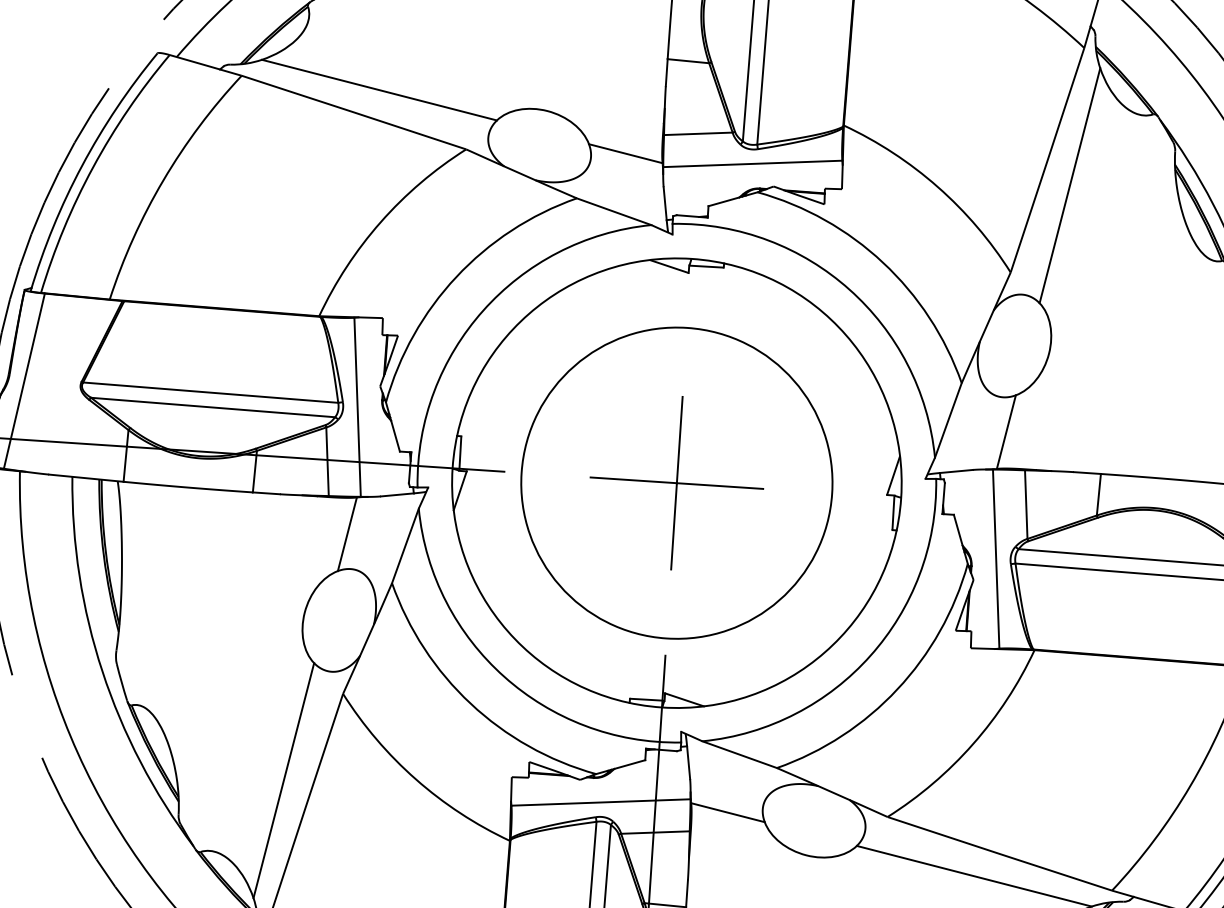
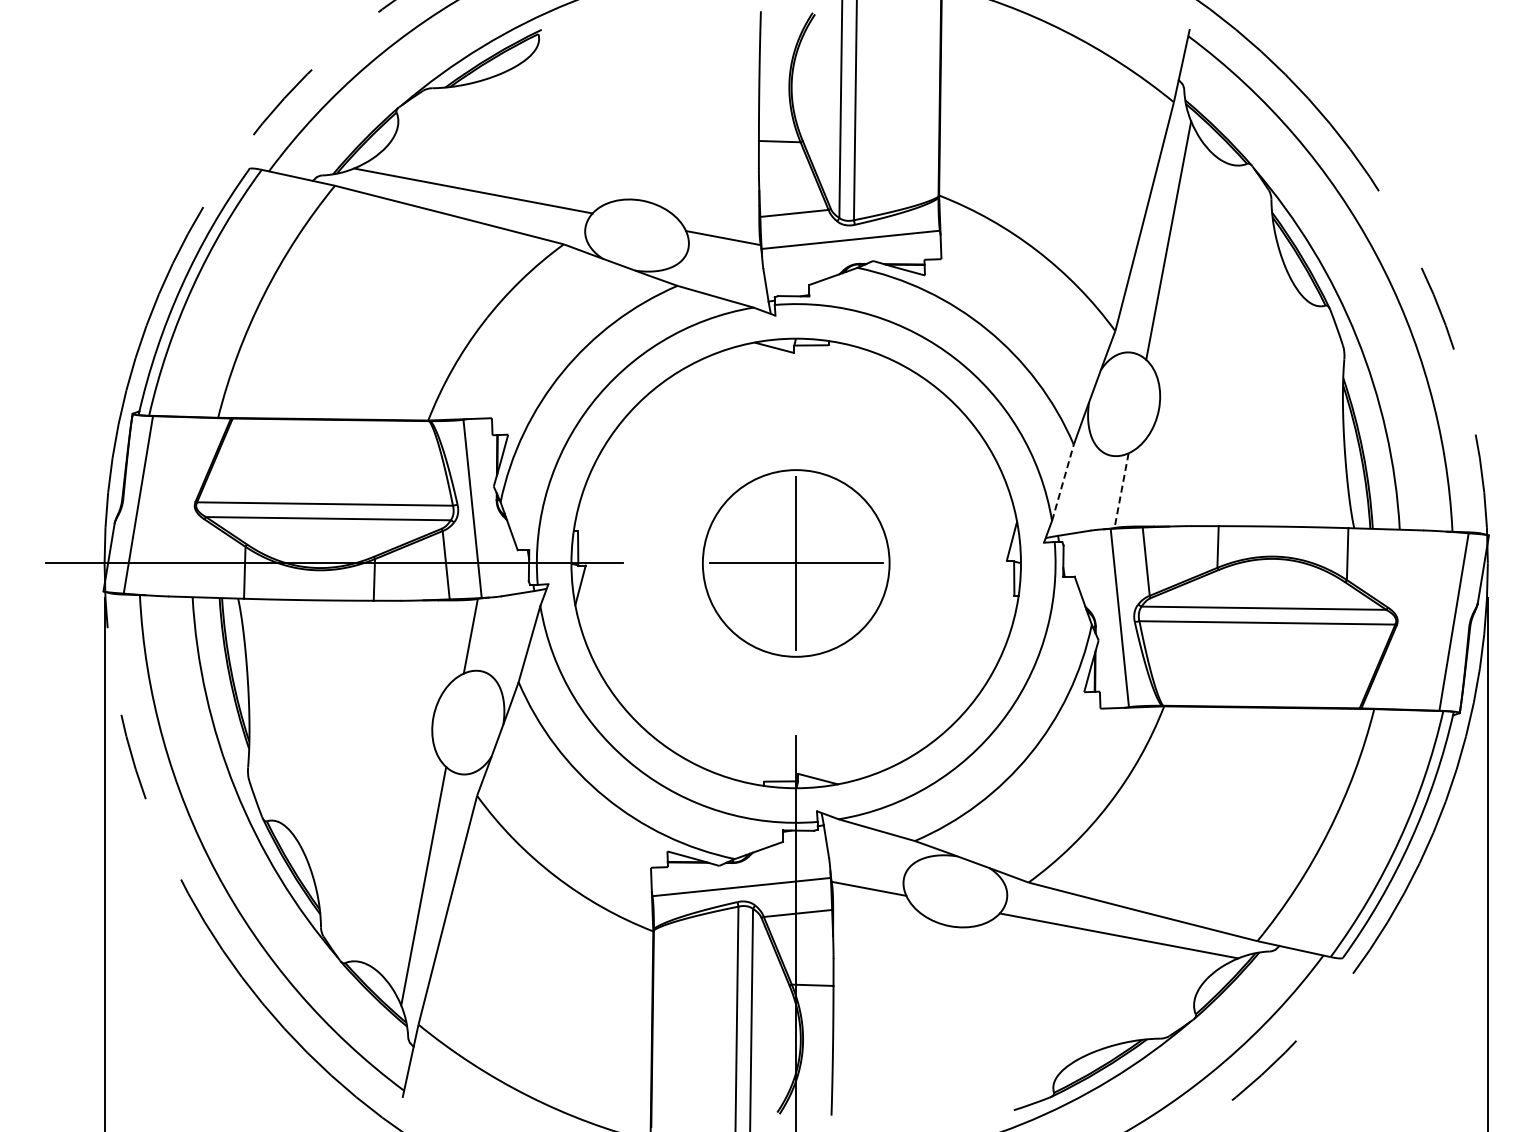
line: (947, 420) -> (1062, 482), solid -> dashed
line: (1006, 432) -> (1121, 491), solid -> dashed
circle: (676, 483) -> (795, 563), size x0.6

